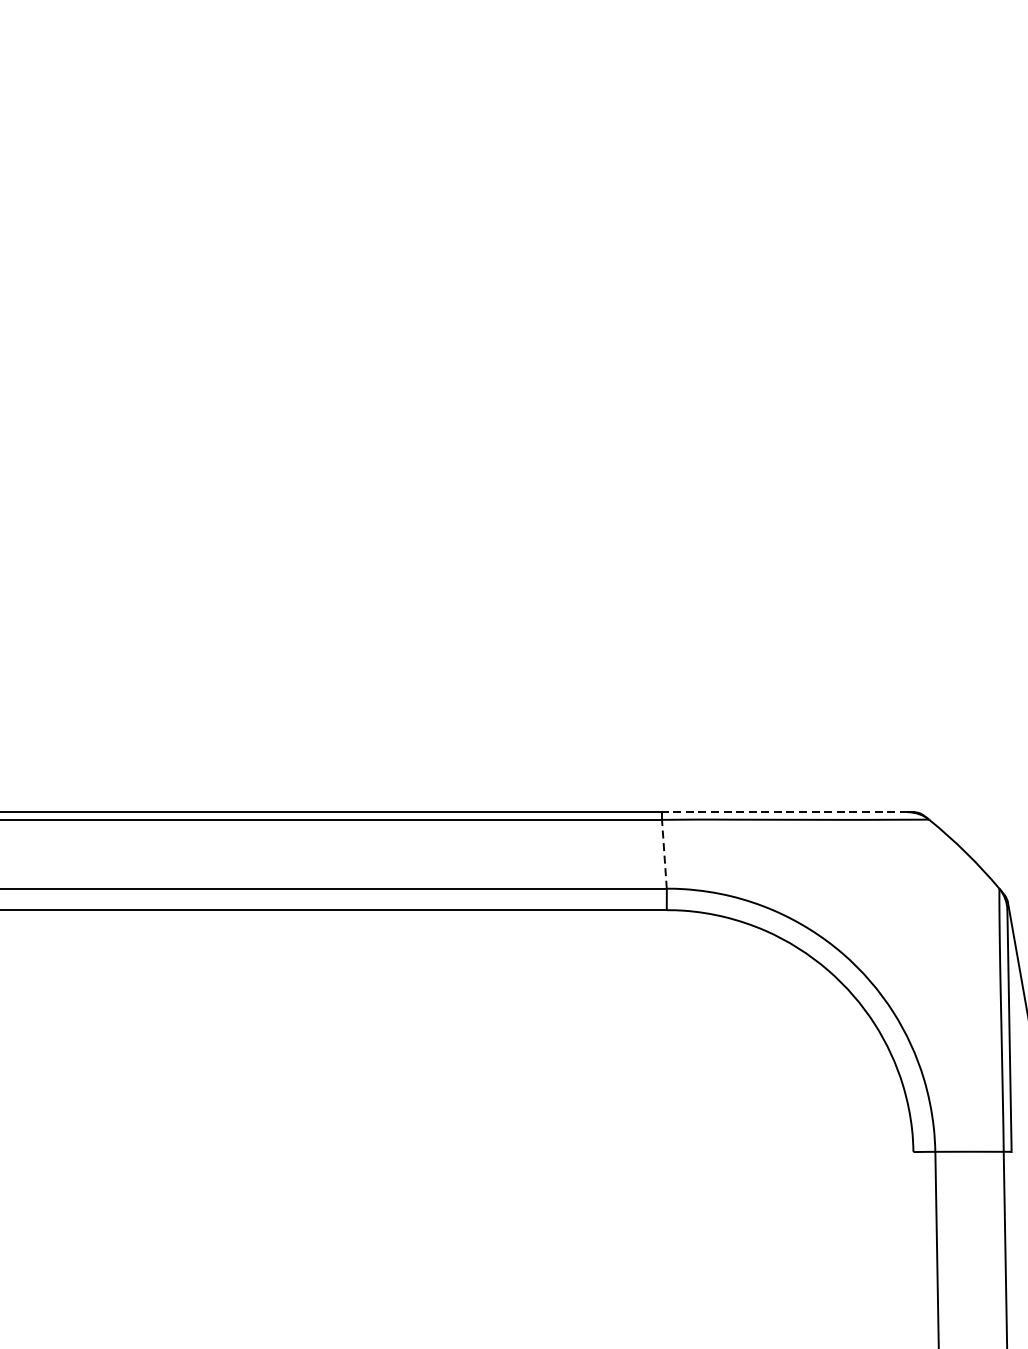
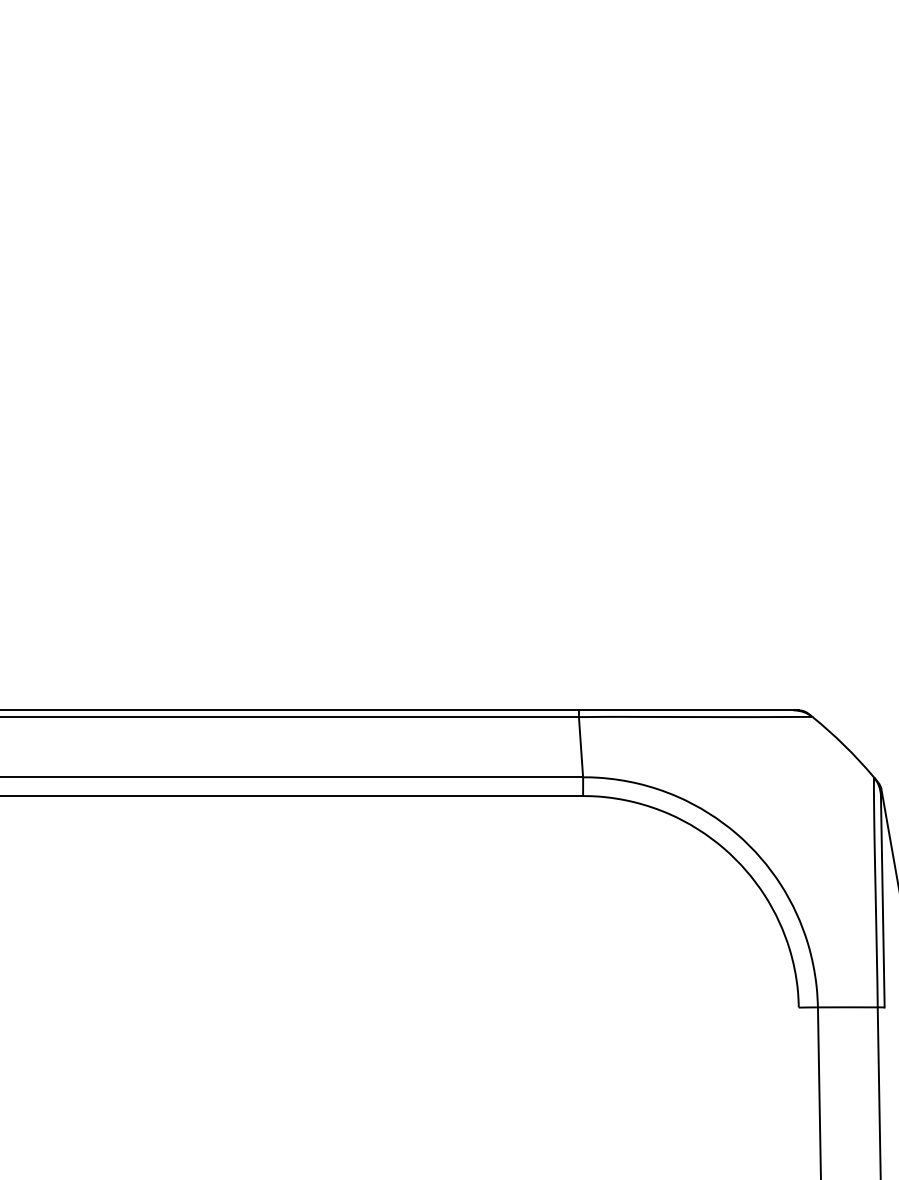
line: (783, 812) -> (685, 710), dashed -> solid
line: (663, 853) -> (580, 746), dashed -> solid

